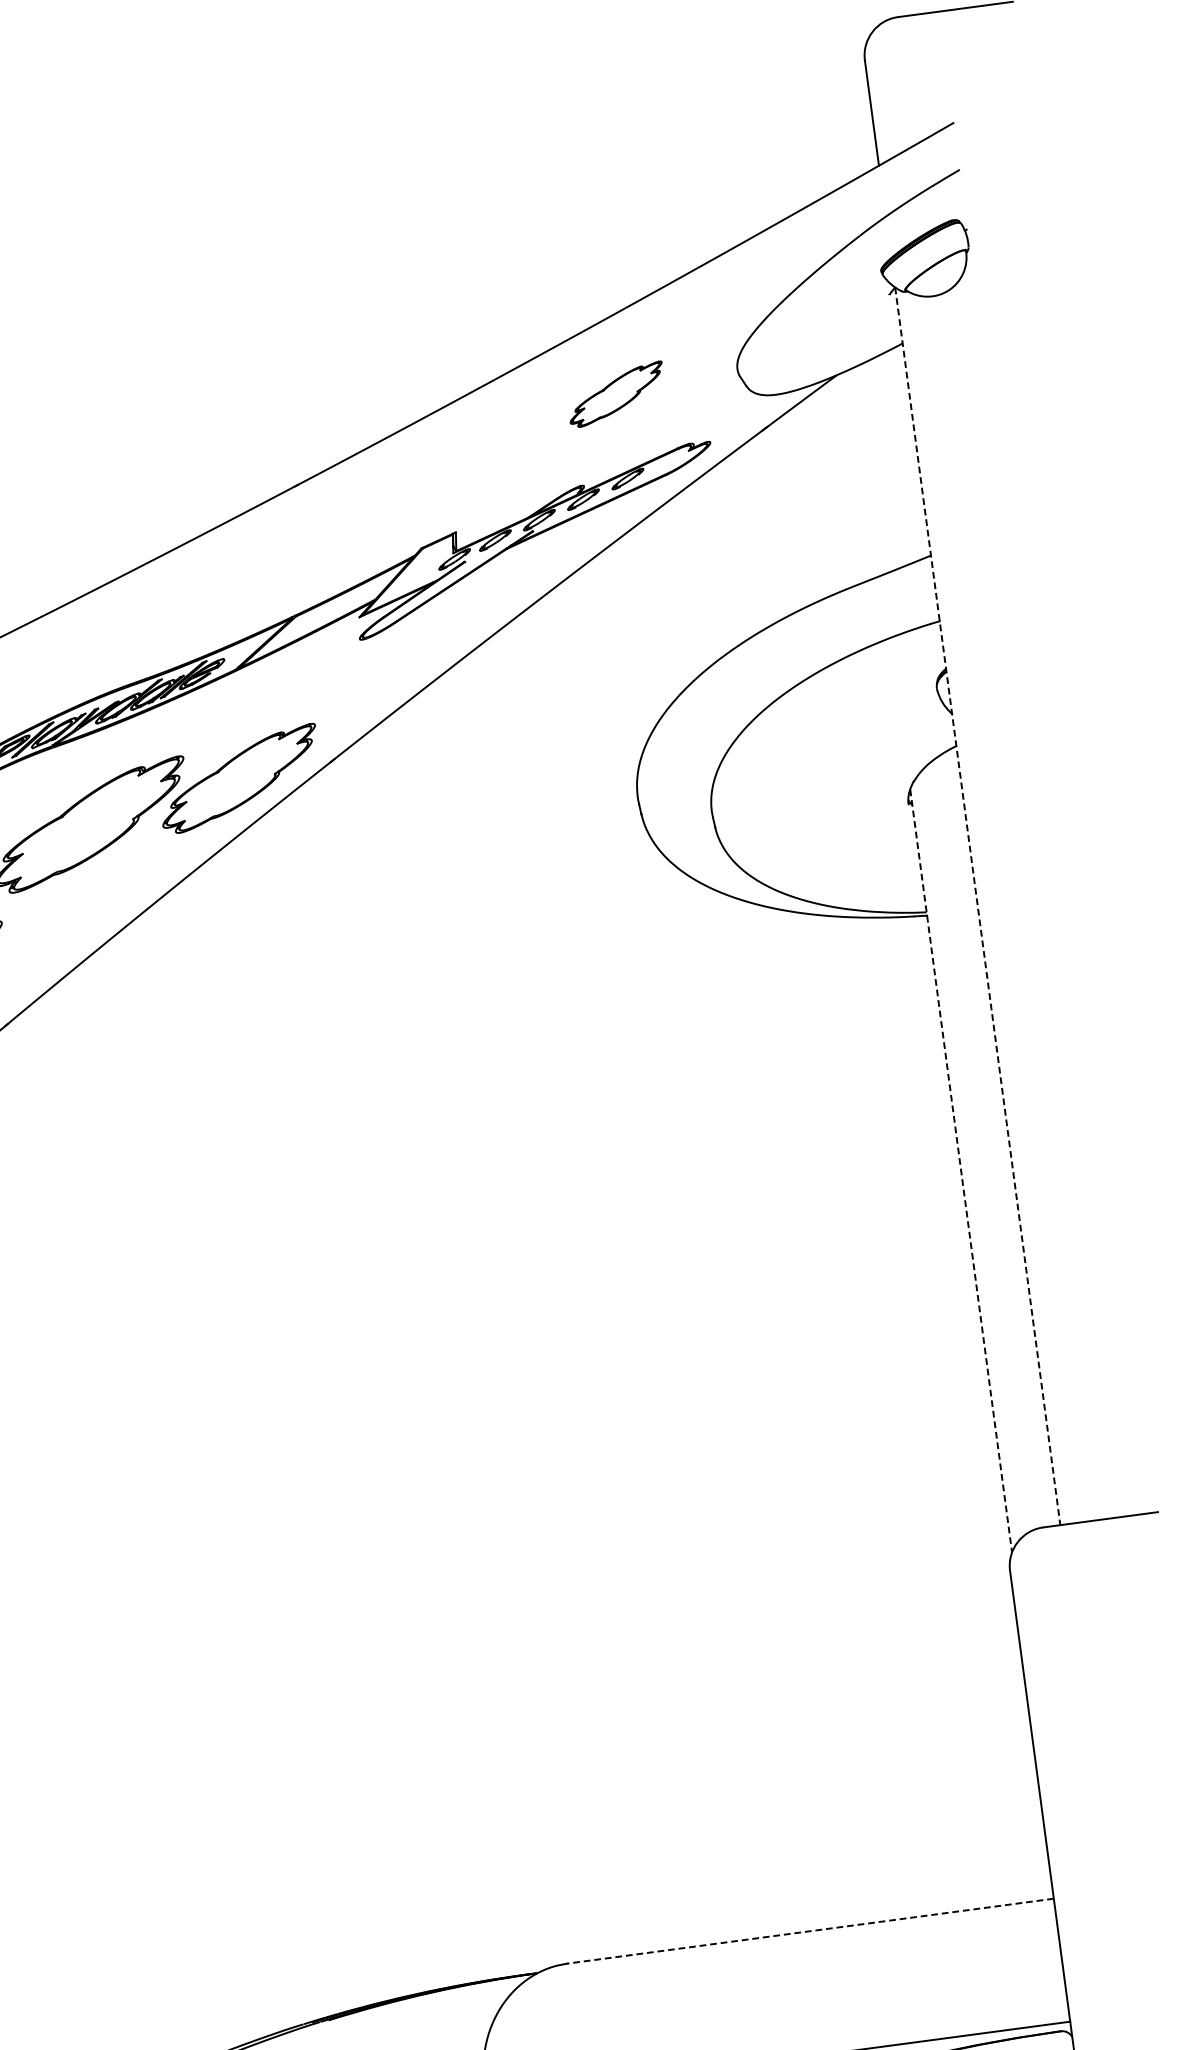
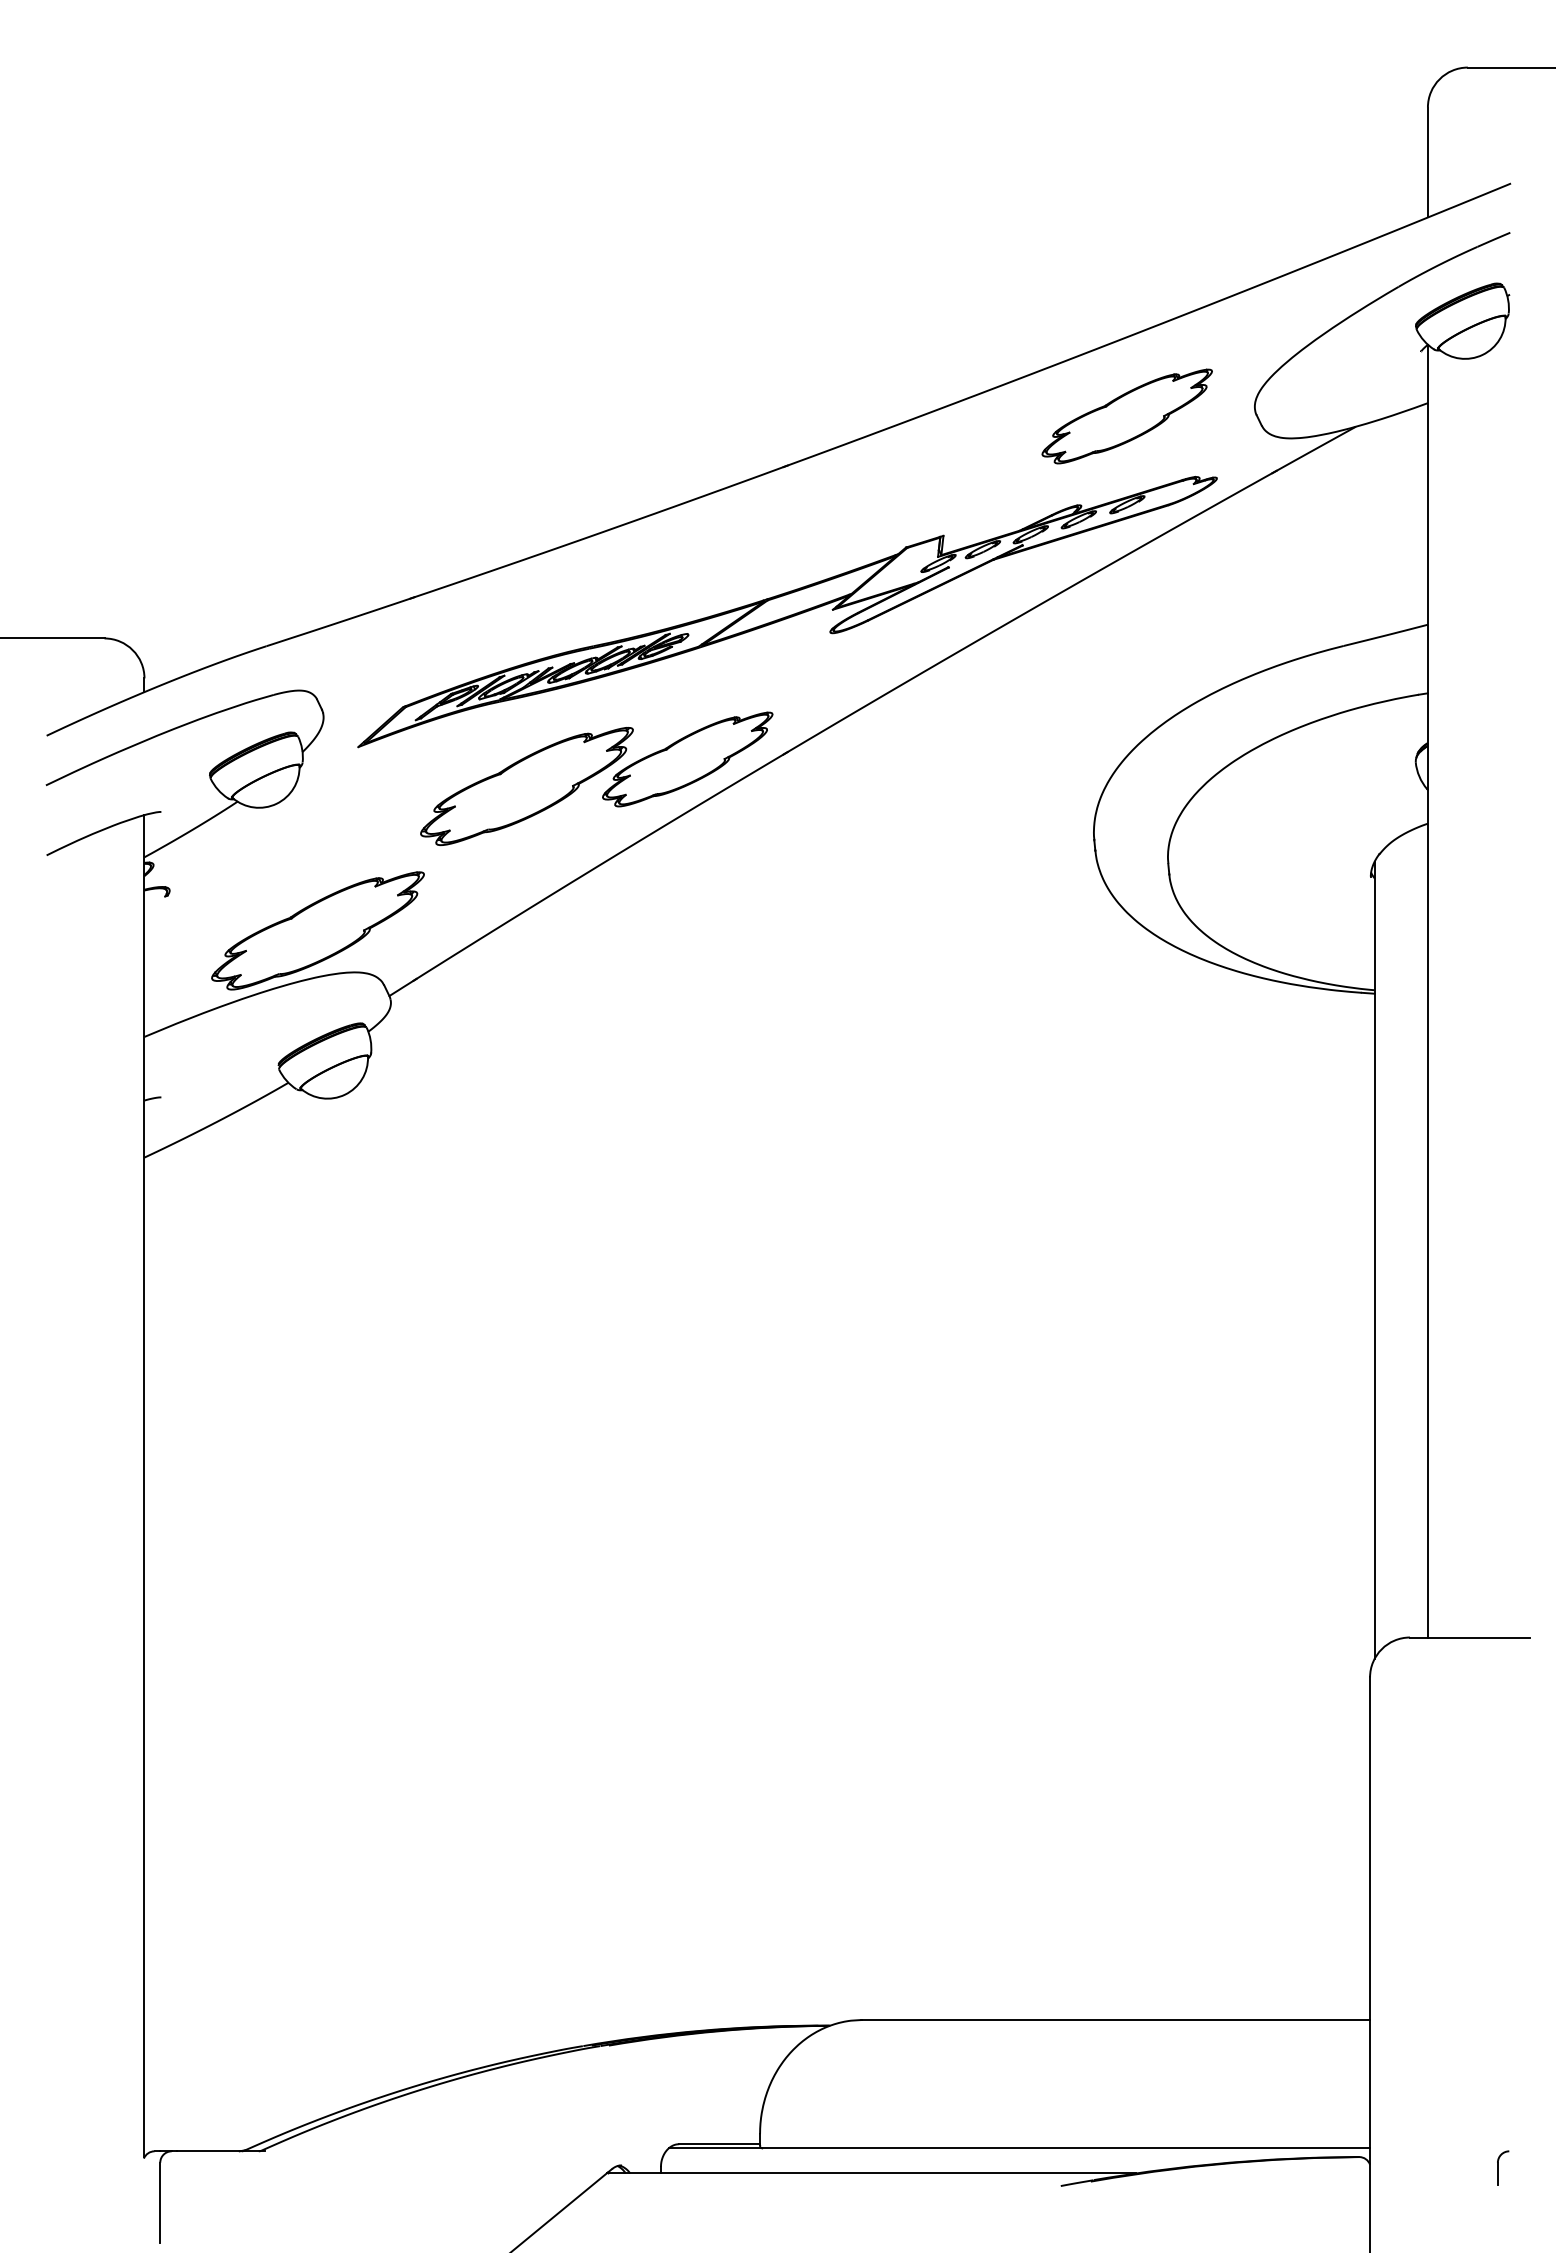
part: (615, 394) -> (1126, 416), size x1.67
line: (977, 906) -> (1427, 991), dashed -> solid
line: (961, 1171) -> (1374, 1260), dashed -> solid
line: (810, 1931) -> (1115, 2020), dashed -> solid

